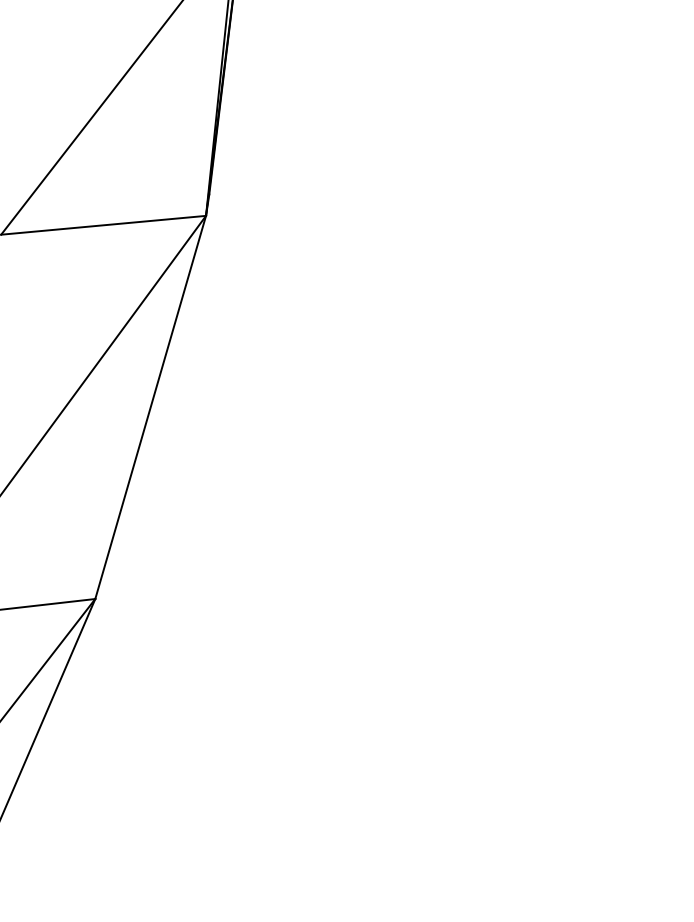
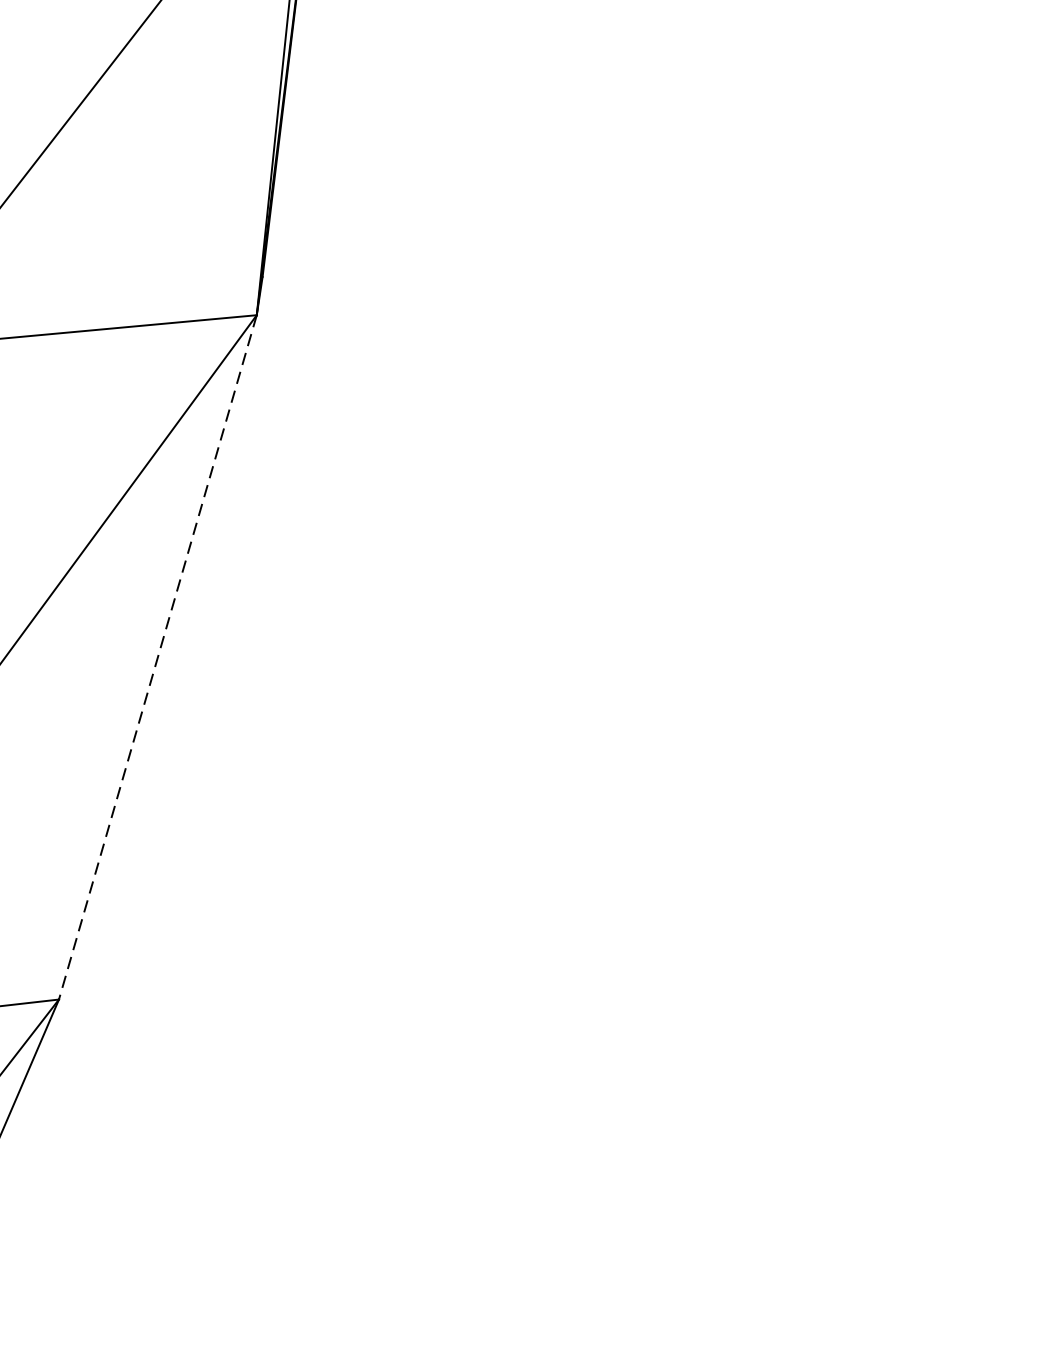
line: (150, 407) -> (157, 657), solid -> dashed

